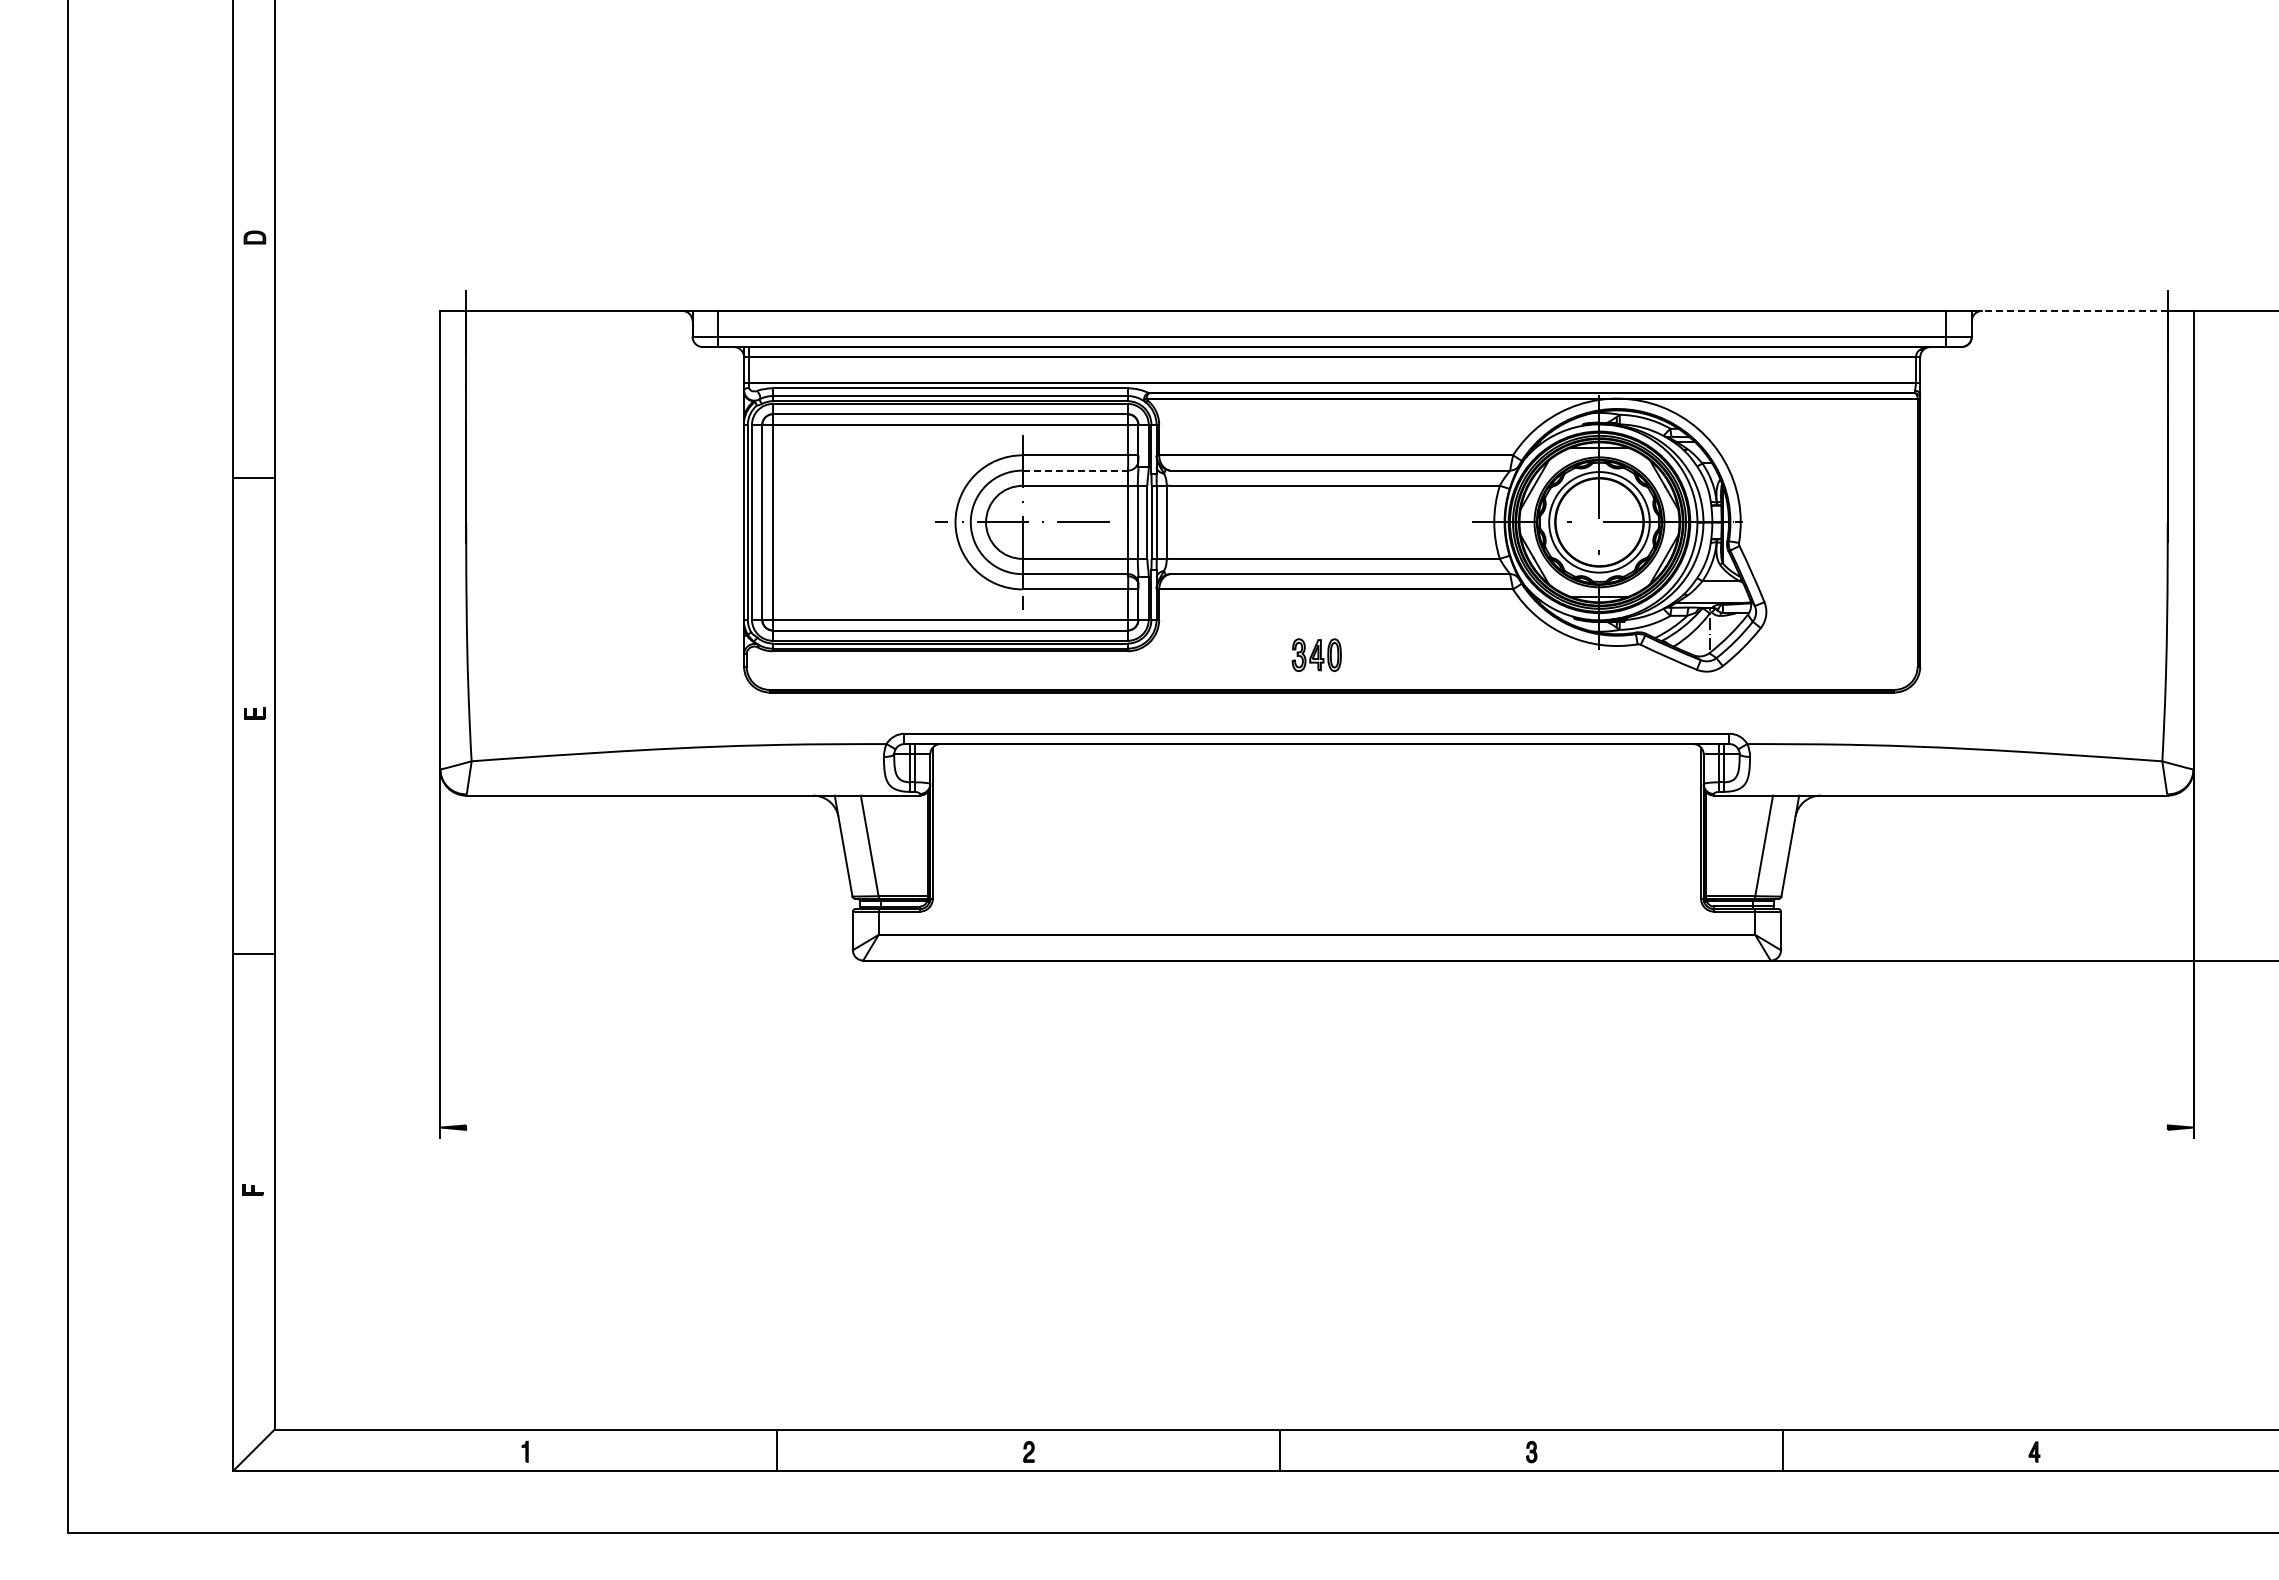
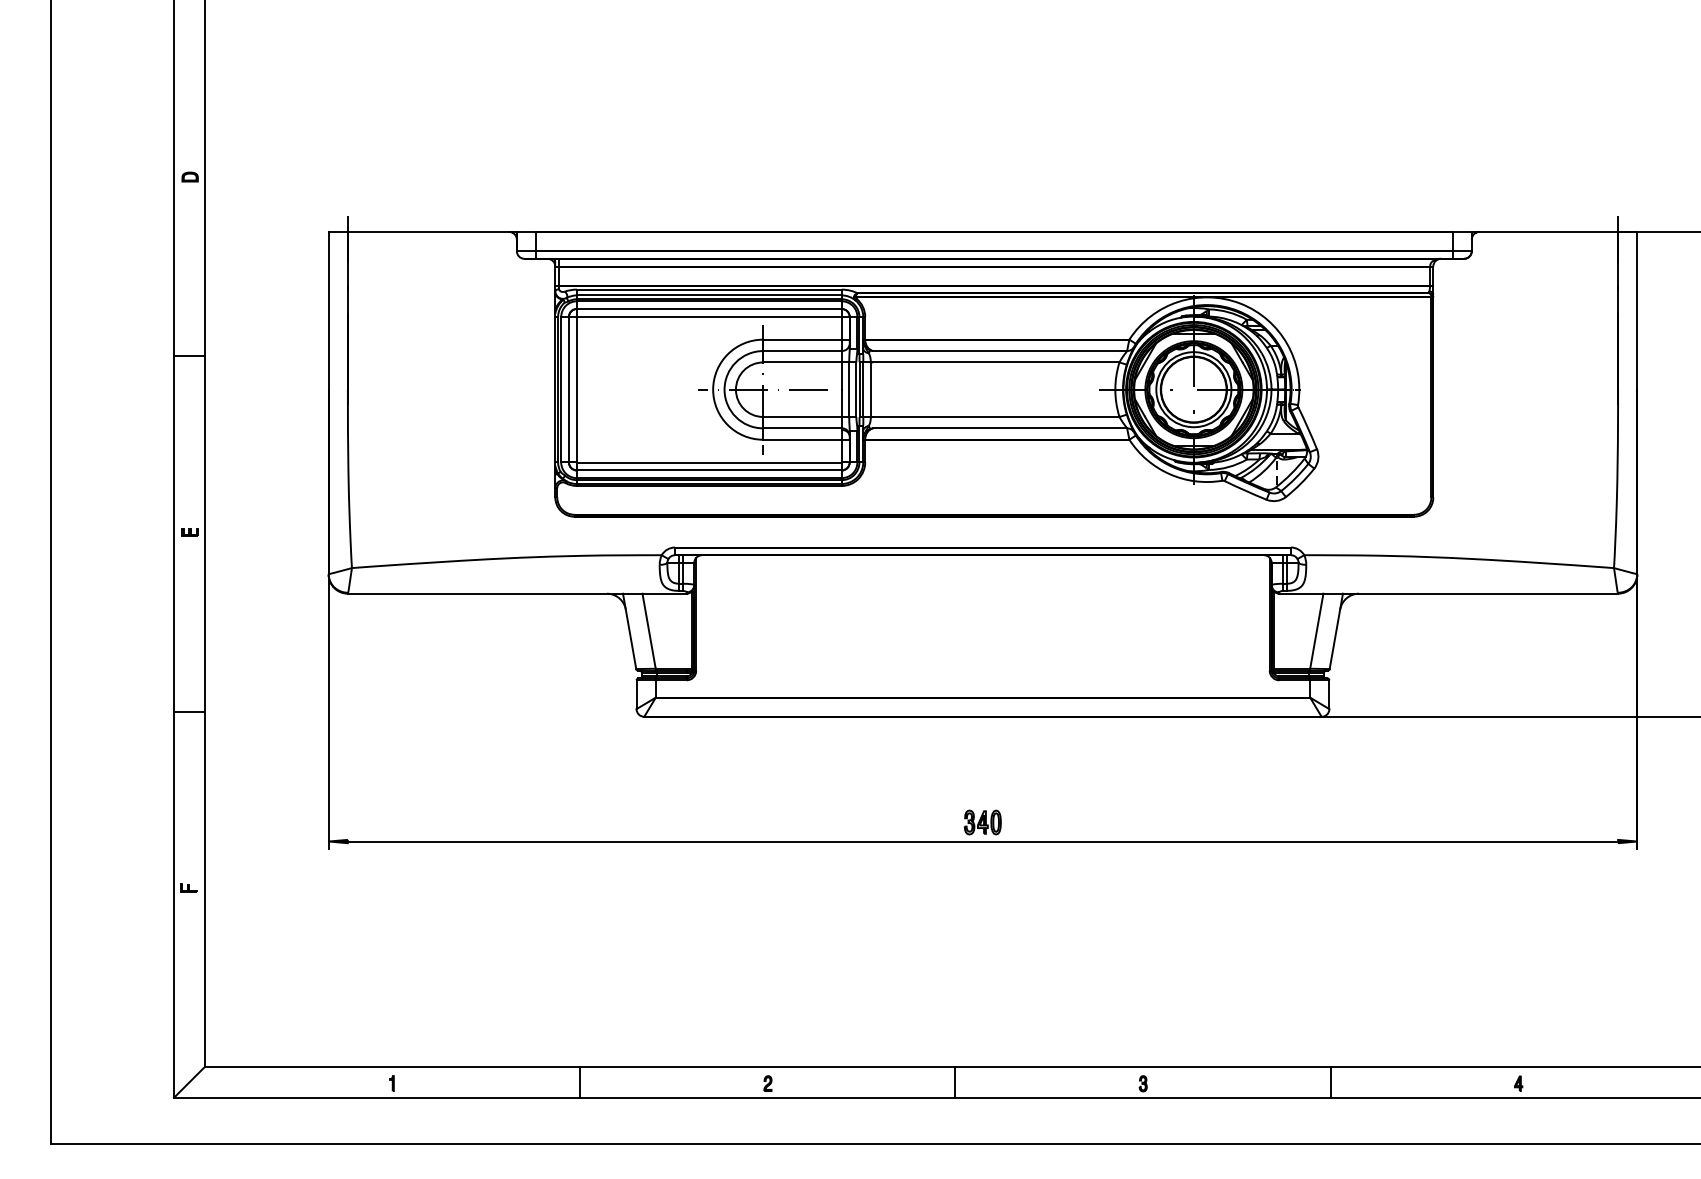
line: (2074, 310) -> (1548, 231), dashed -> solid
line: (1075, 470) -> (802, 350), dashed -> solid
part: (1316, 655) -> (982, 822), moved
line: (1316, 1127) -> (982, 841), added

